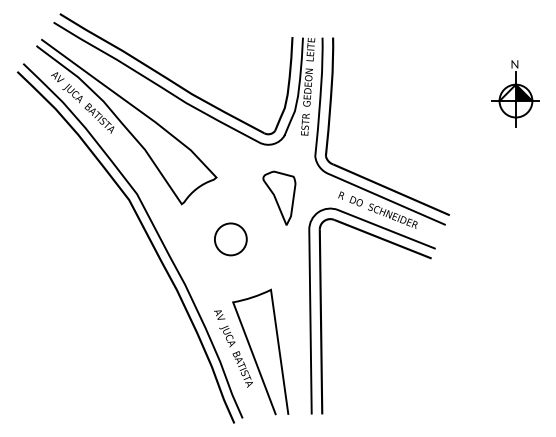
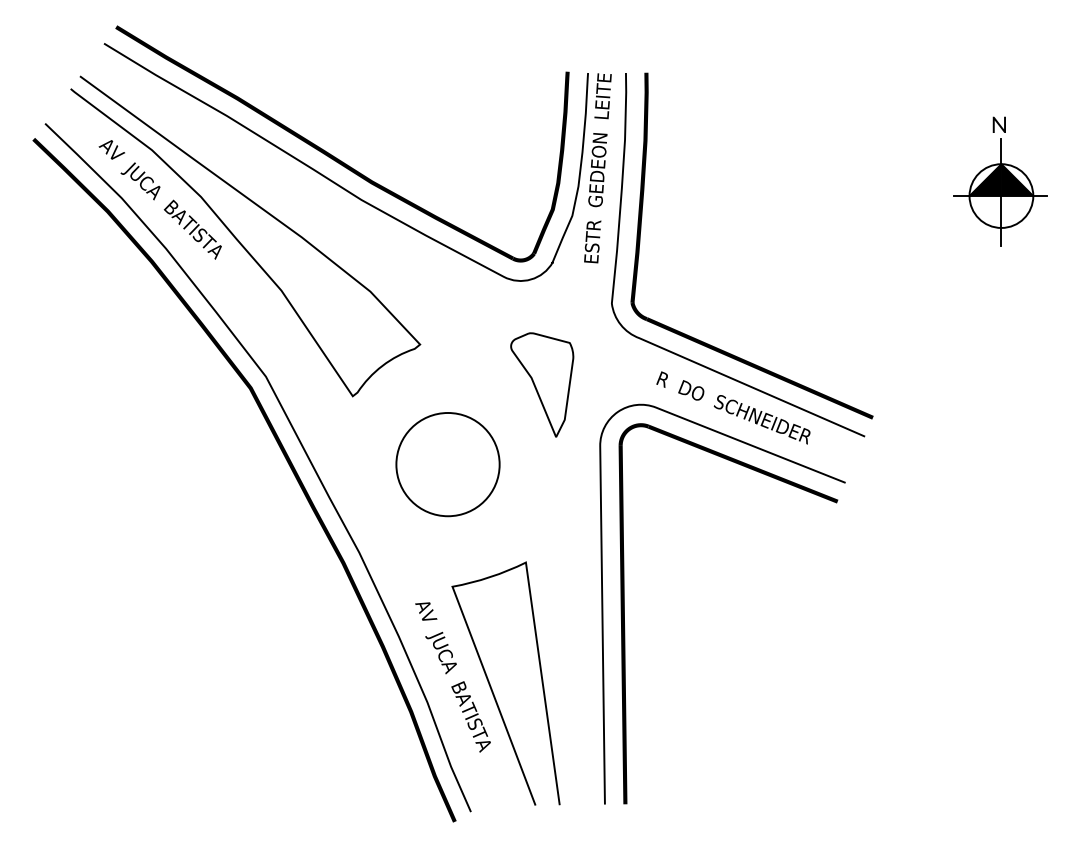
fill: (507, 92) -> (984, 179), added
circle: (230, 239) -> (447, 464), size x1.67

